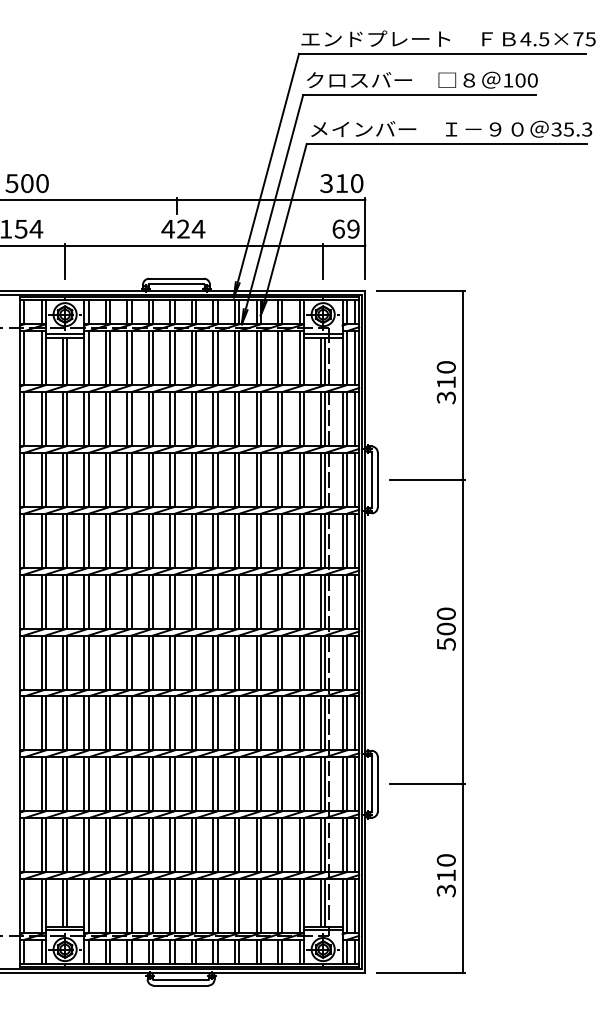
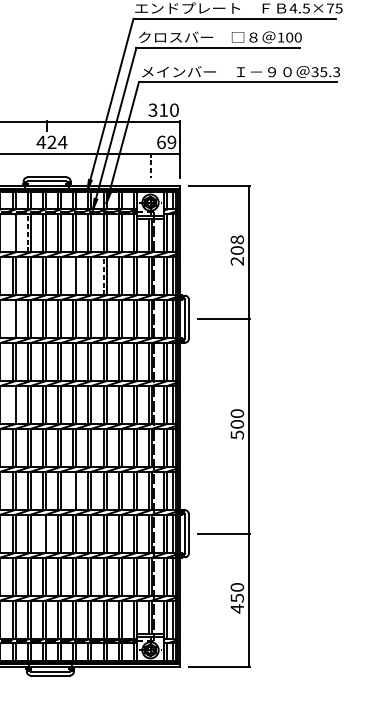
line: (323, 261) -> (150, 165), solid -> dashed
line: (127, 358) -> (12, 233), removed
line: (148, 358) -> (27, 233), solid -> dashed
text: (445, 382) -> (236, 250), 310 -> 208
line: (213, 419) -> (73, 276), removed
line: (256, 419) -> (103, 276), solid -> dashed
line: (127, 479) -> (12, 318), removed
line: (127, 601) -> (12, 404), removed
line: (213, 723) -> (73, 490), removed
line: (170, 784) -> (42, 533), removed
text: (445, 883) -> (236, 603), 310 -> 450

